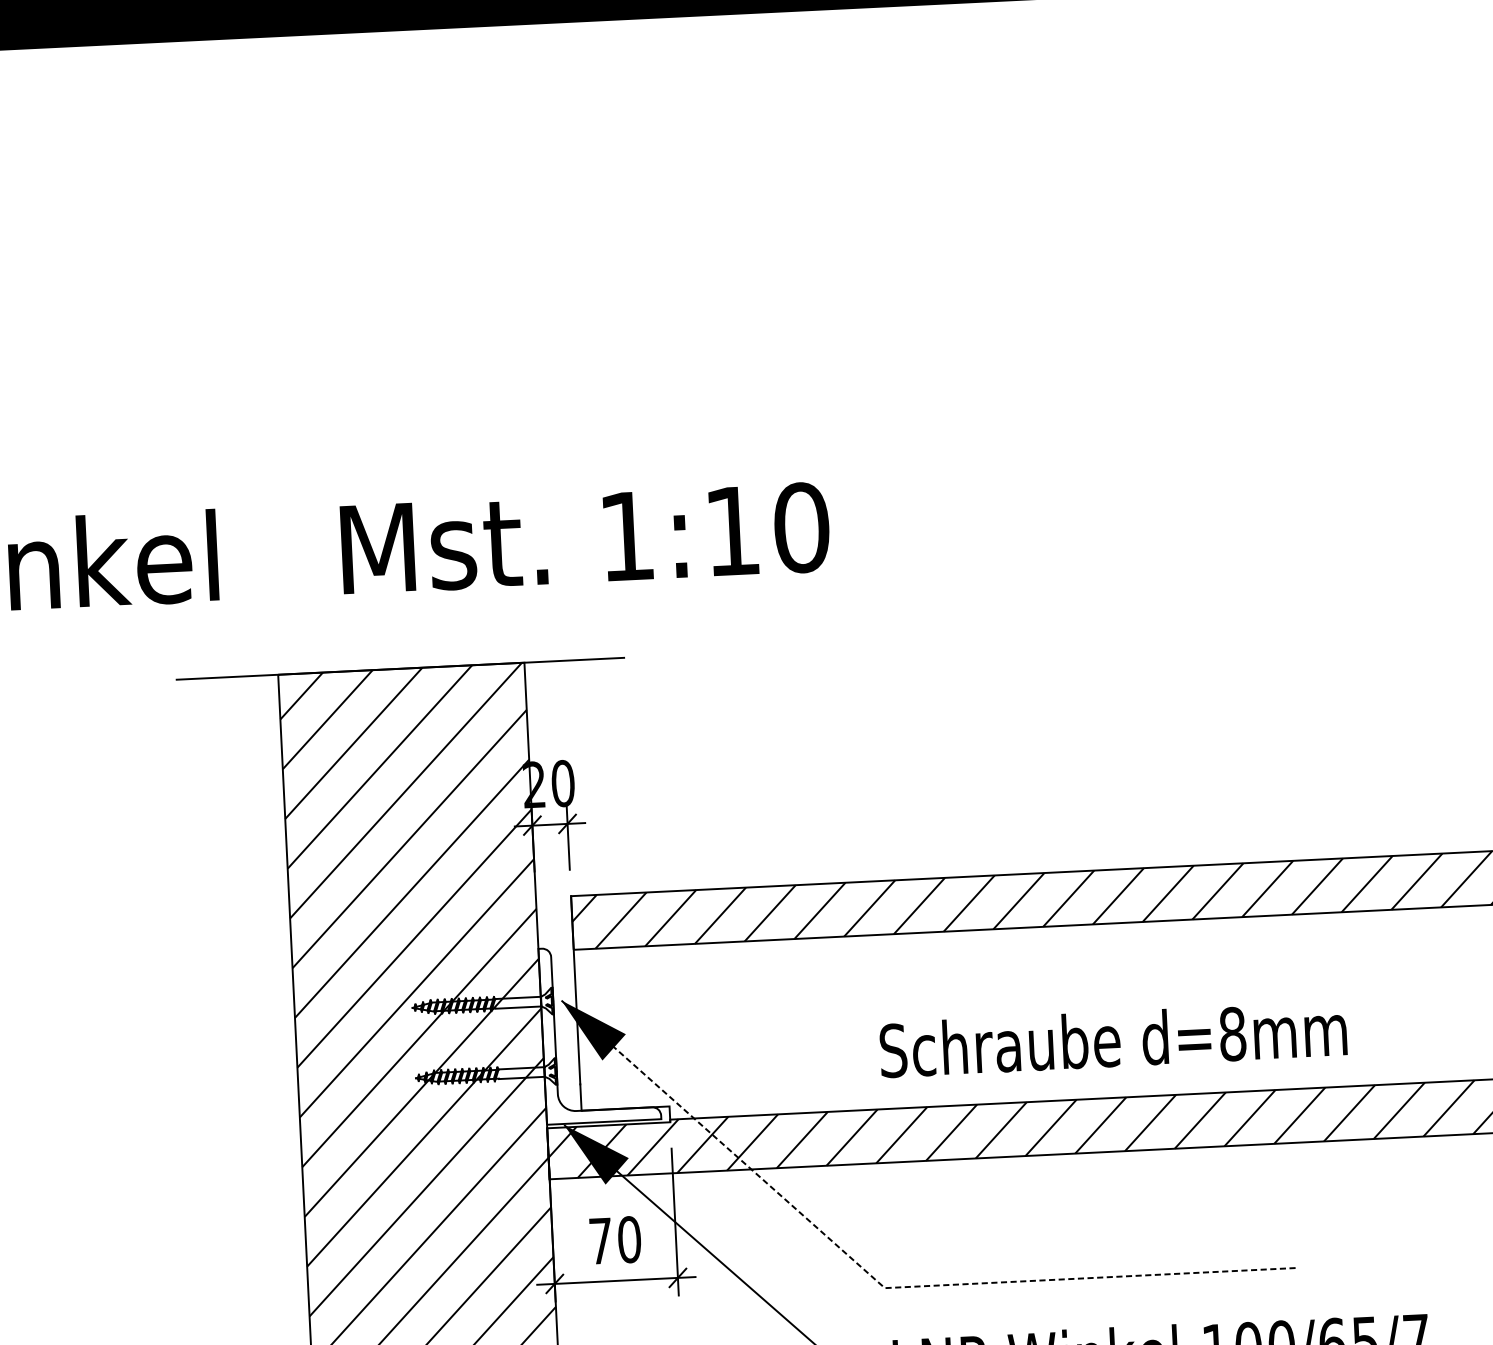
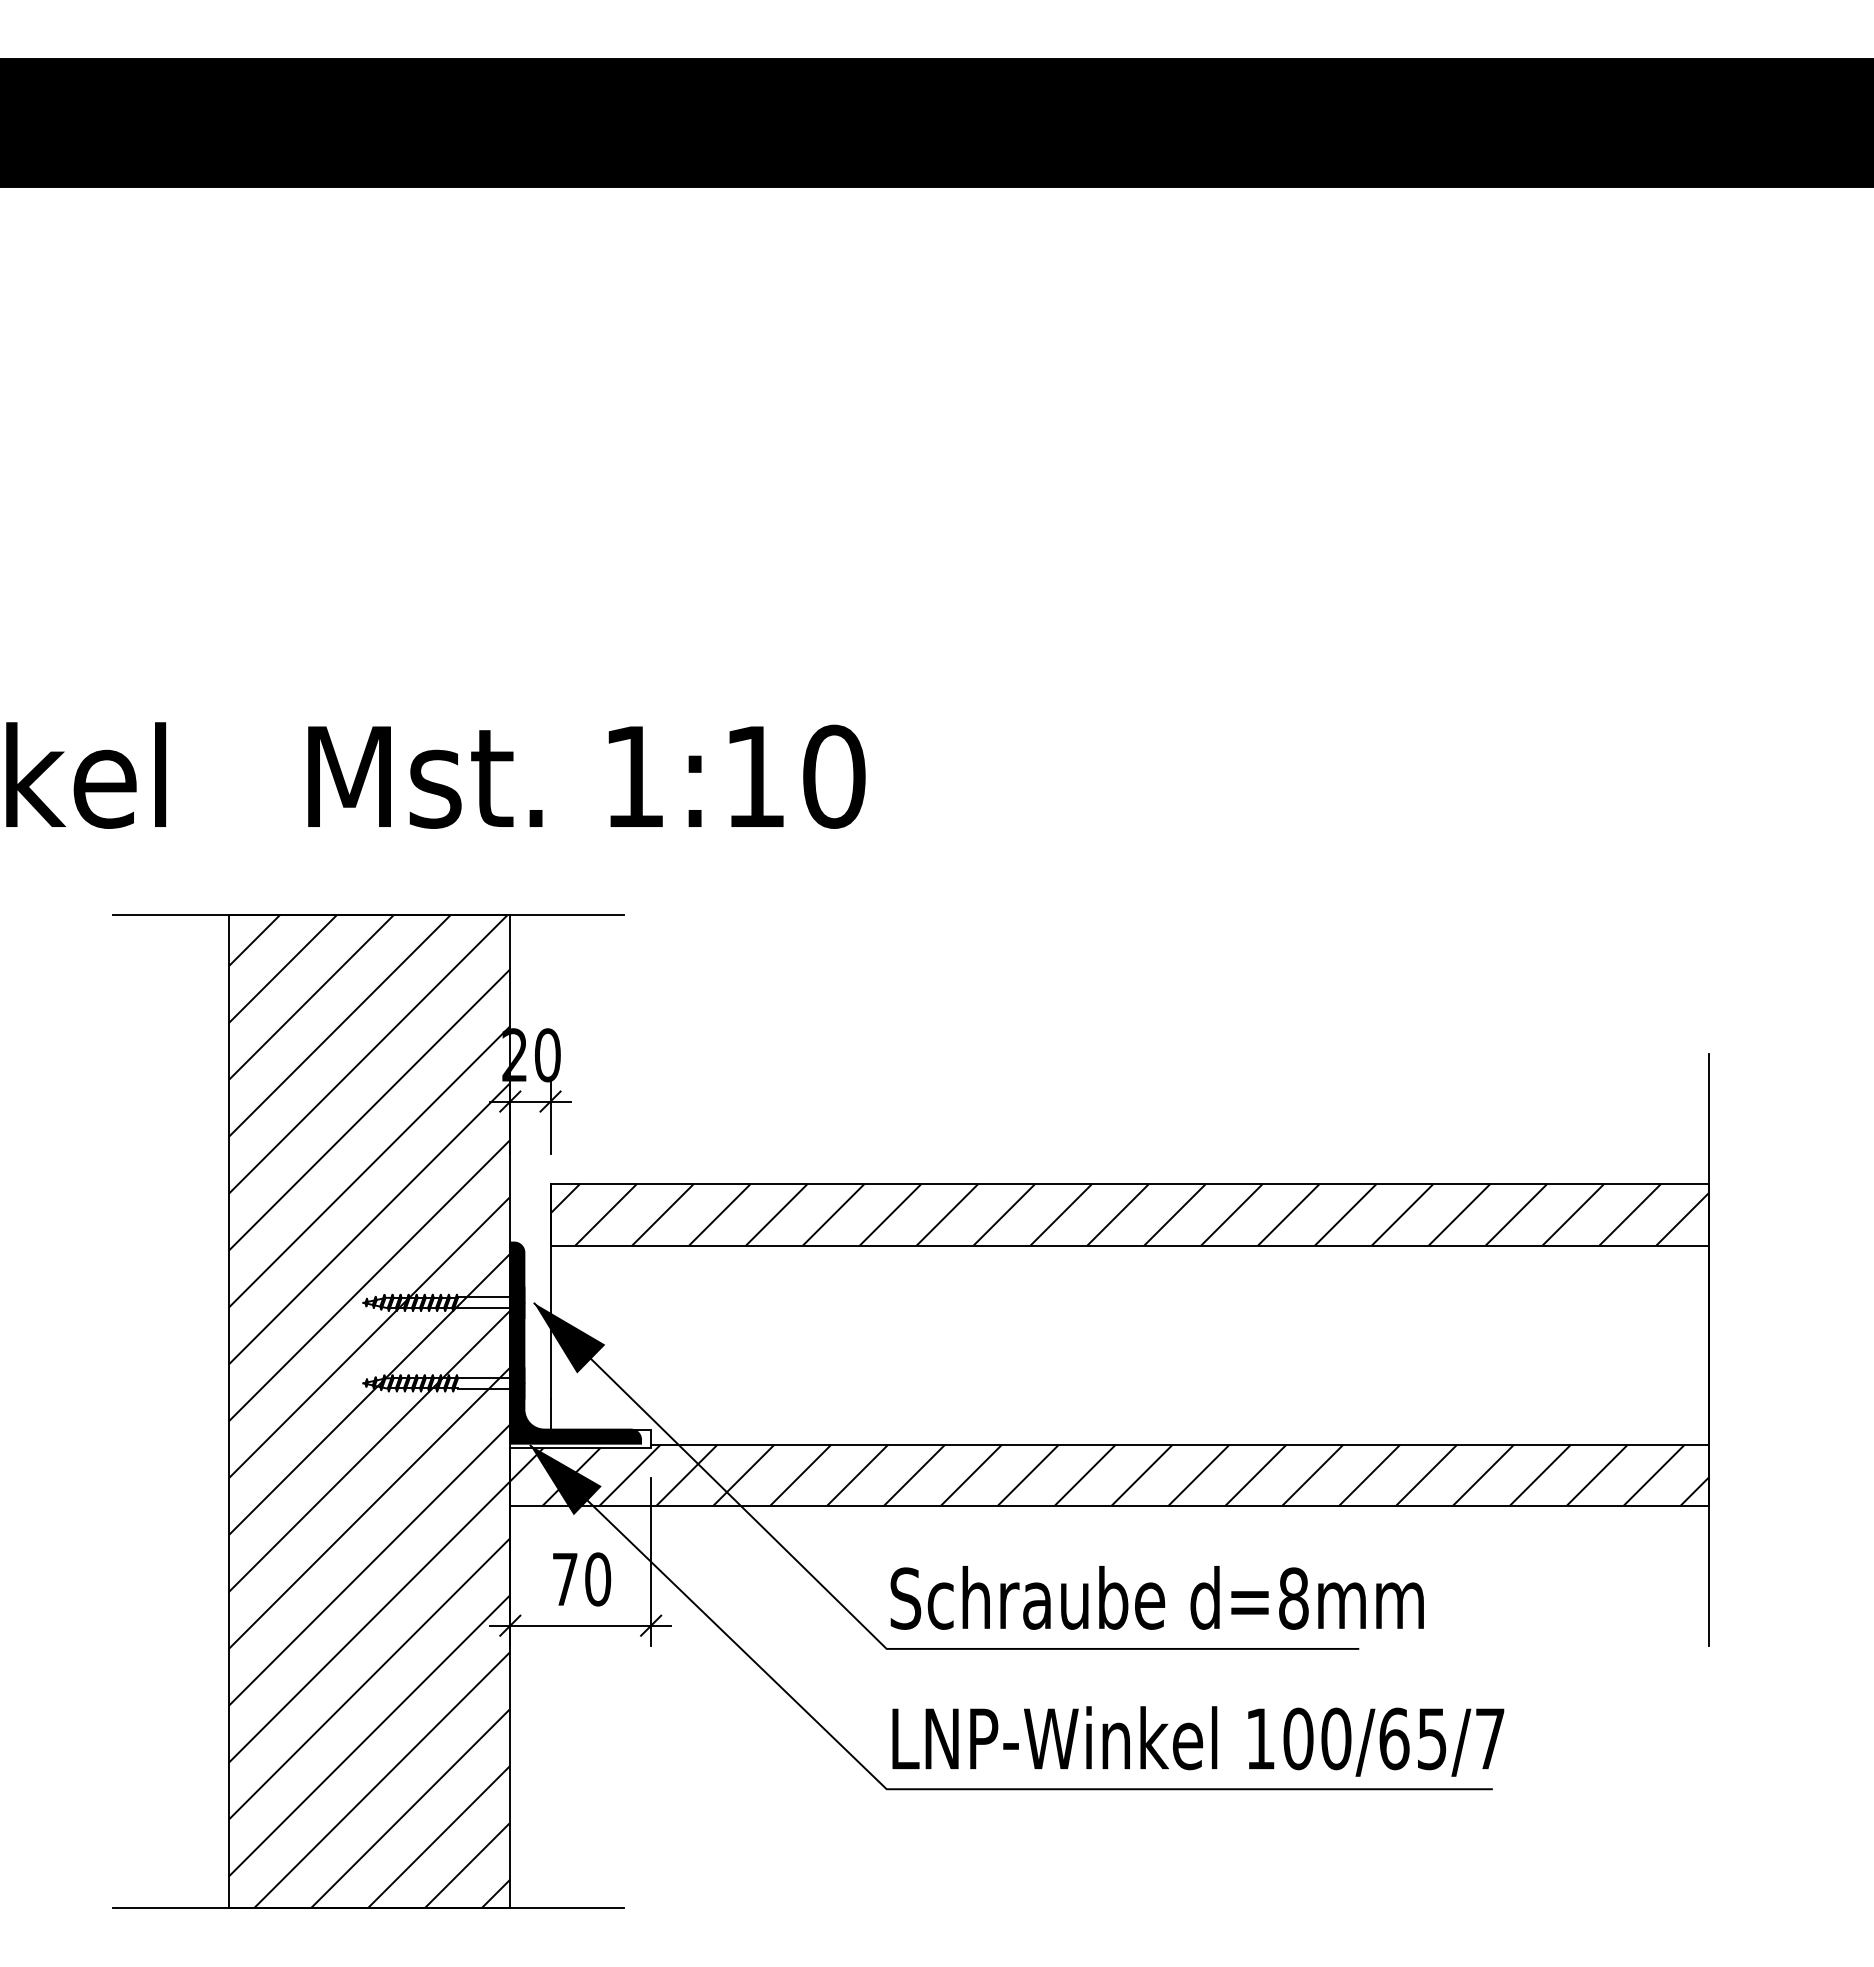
fill: (599, 1033) -> (575, 1342), added
text: (1112, 1039) -> (1156, 1597), moved
line: (878, 1281) -> (879, 1641), dashed -> solid

